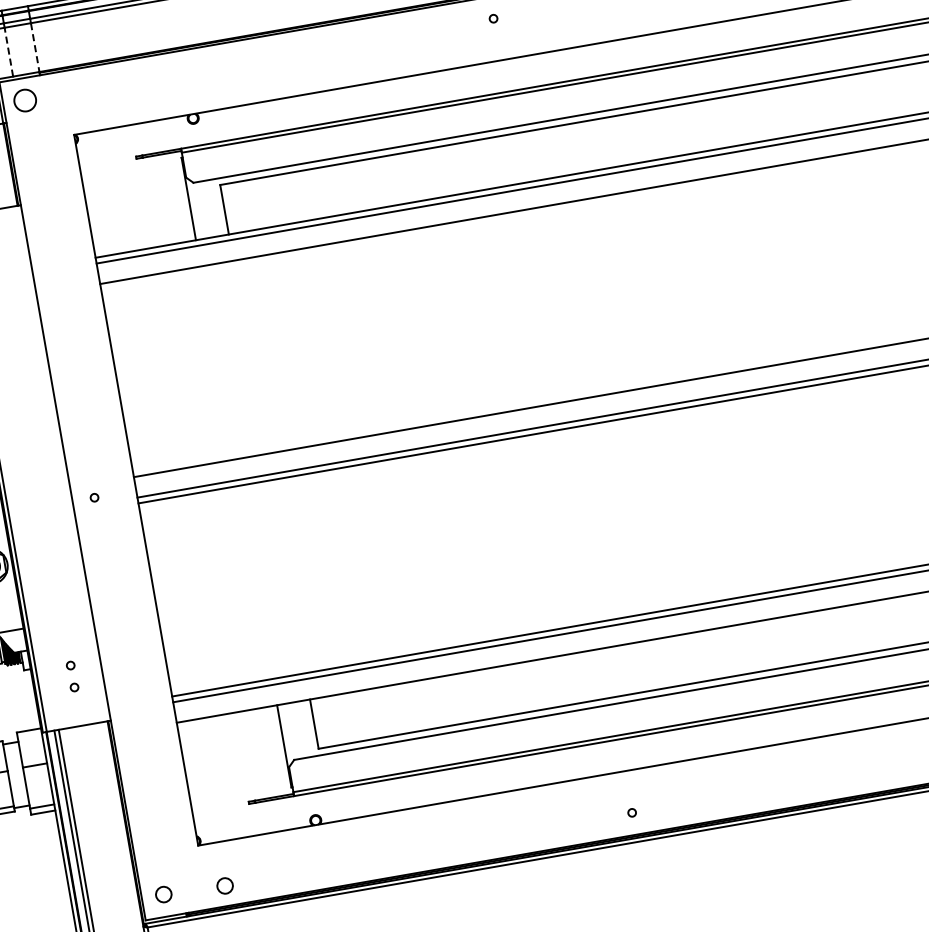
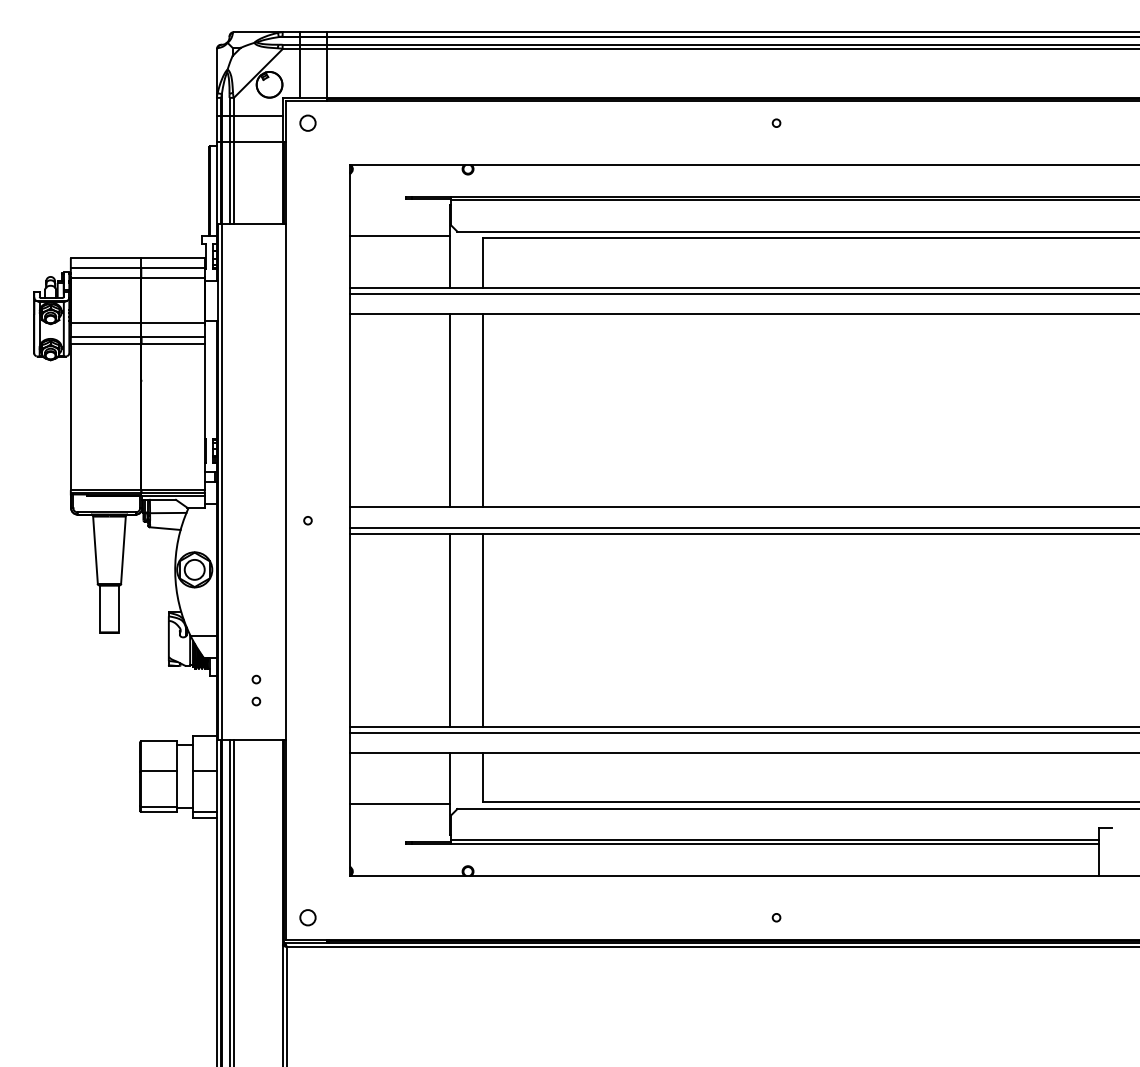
line: (35, 48) -> (326, 74), dashed -> solid
line: (9, 52) -> (300, 73), dashed -> solid
circle: (24, 99) -> (307, 122), size x0.71
line: (136, 197) -> (399, 236), added
line: (250, 356) -> (483, 410), added
line: (217, 362) -> (450, 410), added
line: (288, 575) -> (483, 629), added
line: (255, 581) -> (450, 629), added
line: (235, 765) -> (399, 804), added
circle: (224, 885) -> (368, 919), removed

